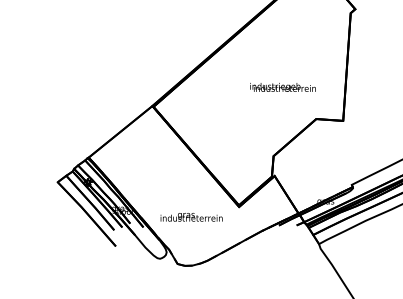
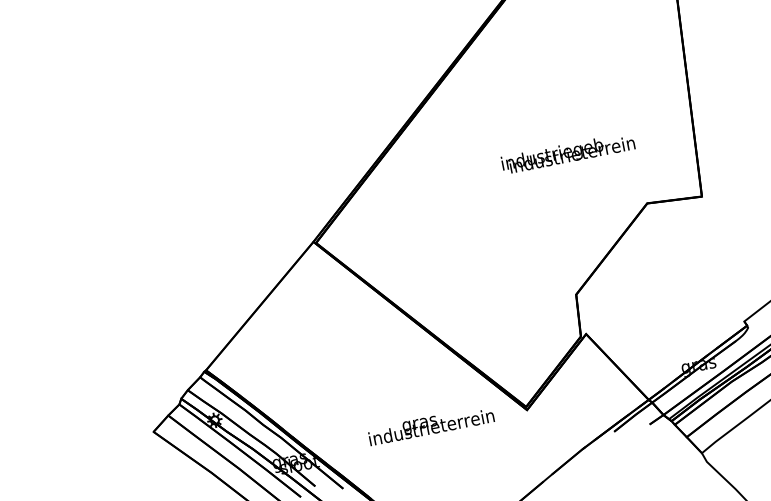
text: (191, 217) -> (430, 425), moved

